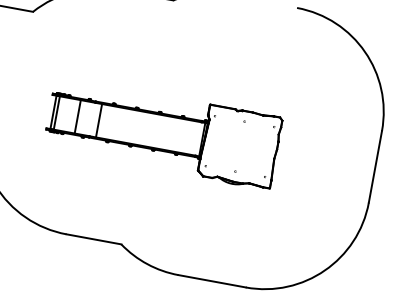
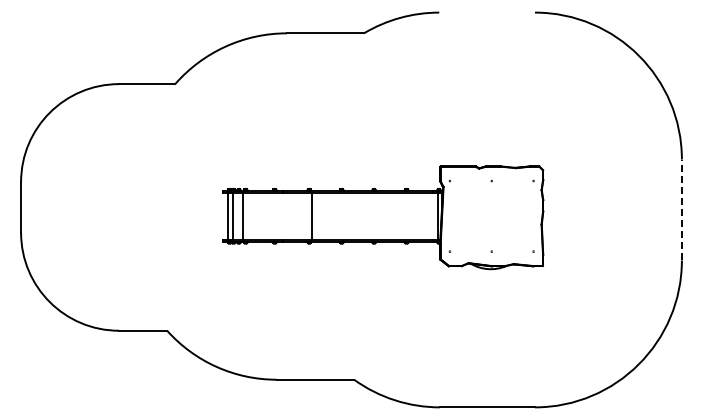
line: (77, 116) -> (242, 215), moved
line: (99, 120) -> (311, 215), moved
line: (375, 166) -> (681, 209), solid -> dashed

